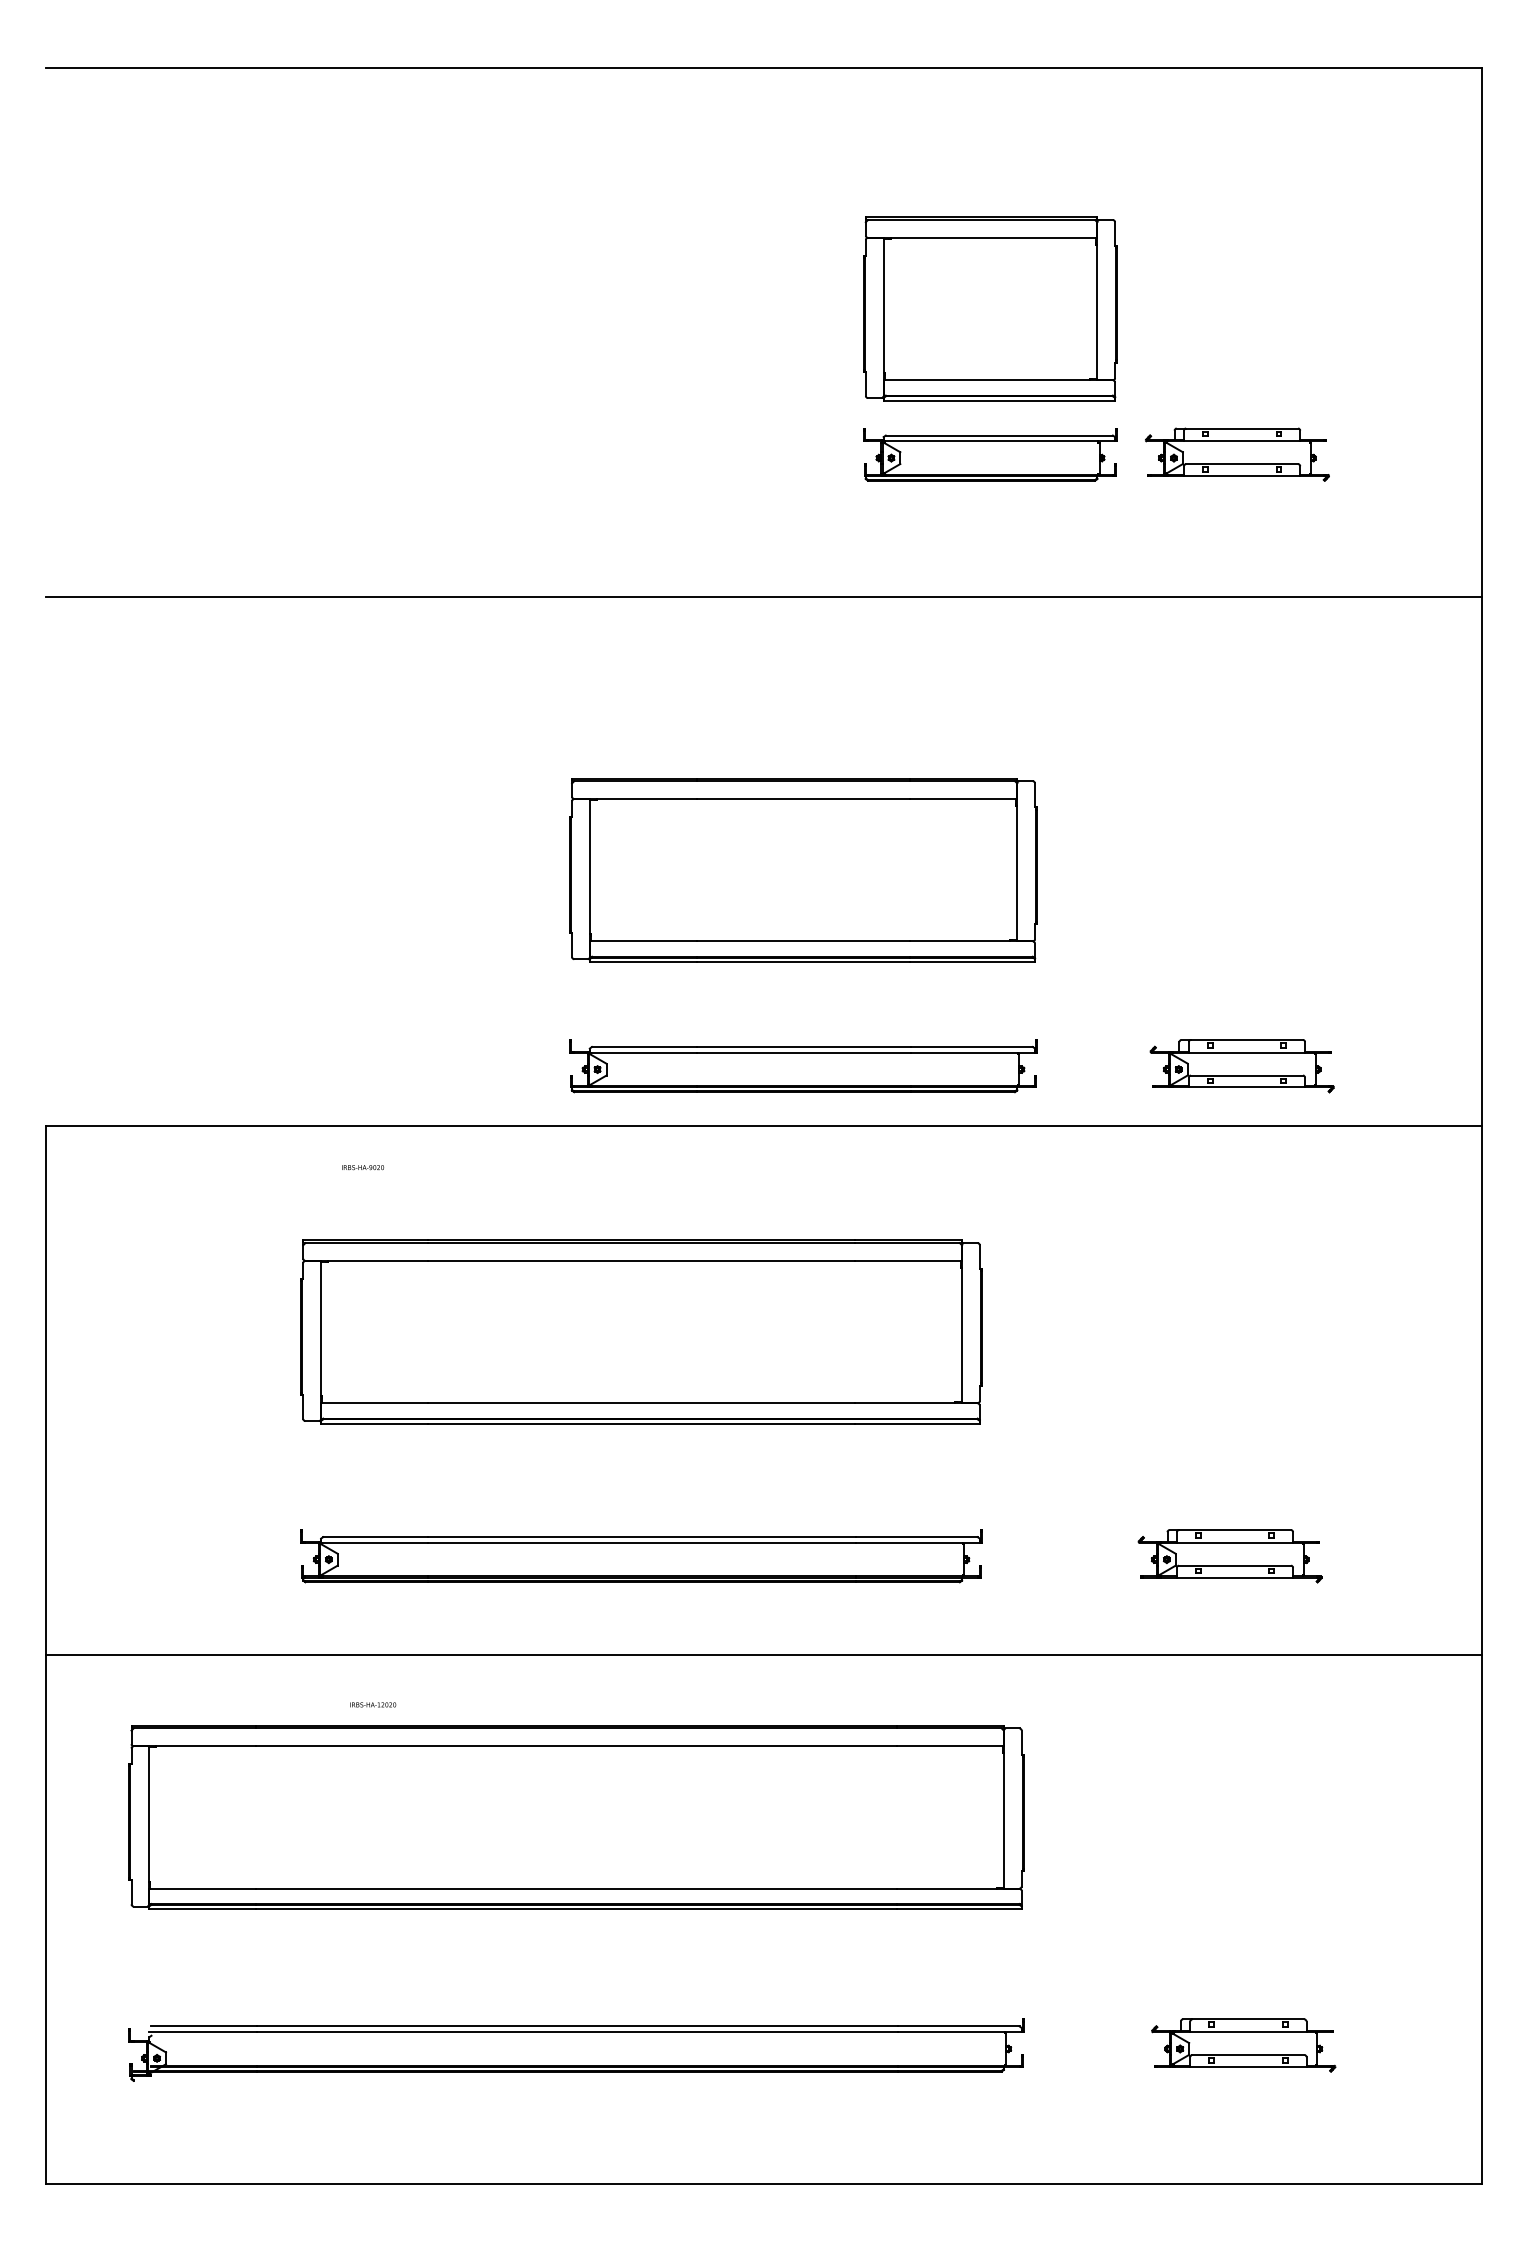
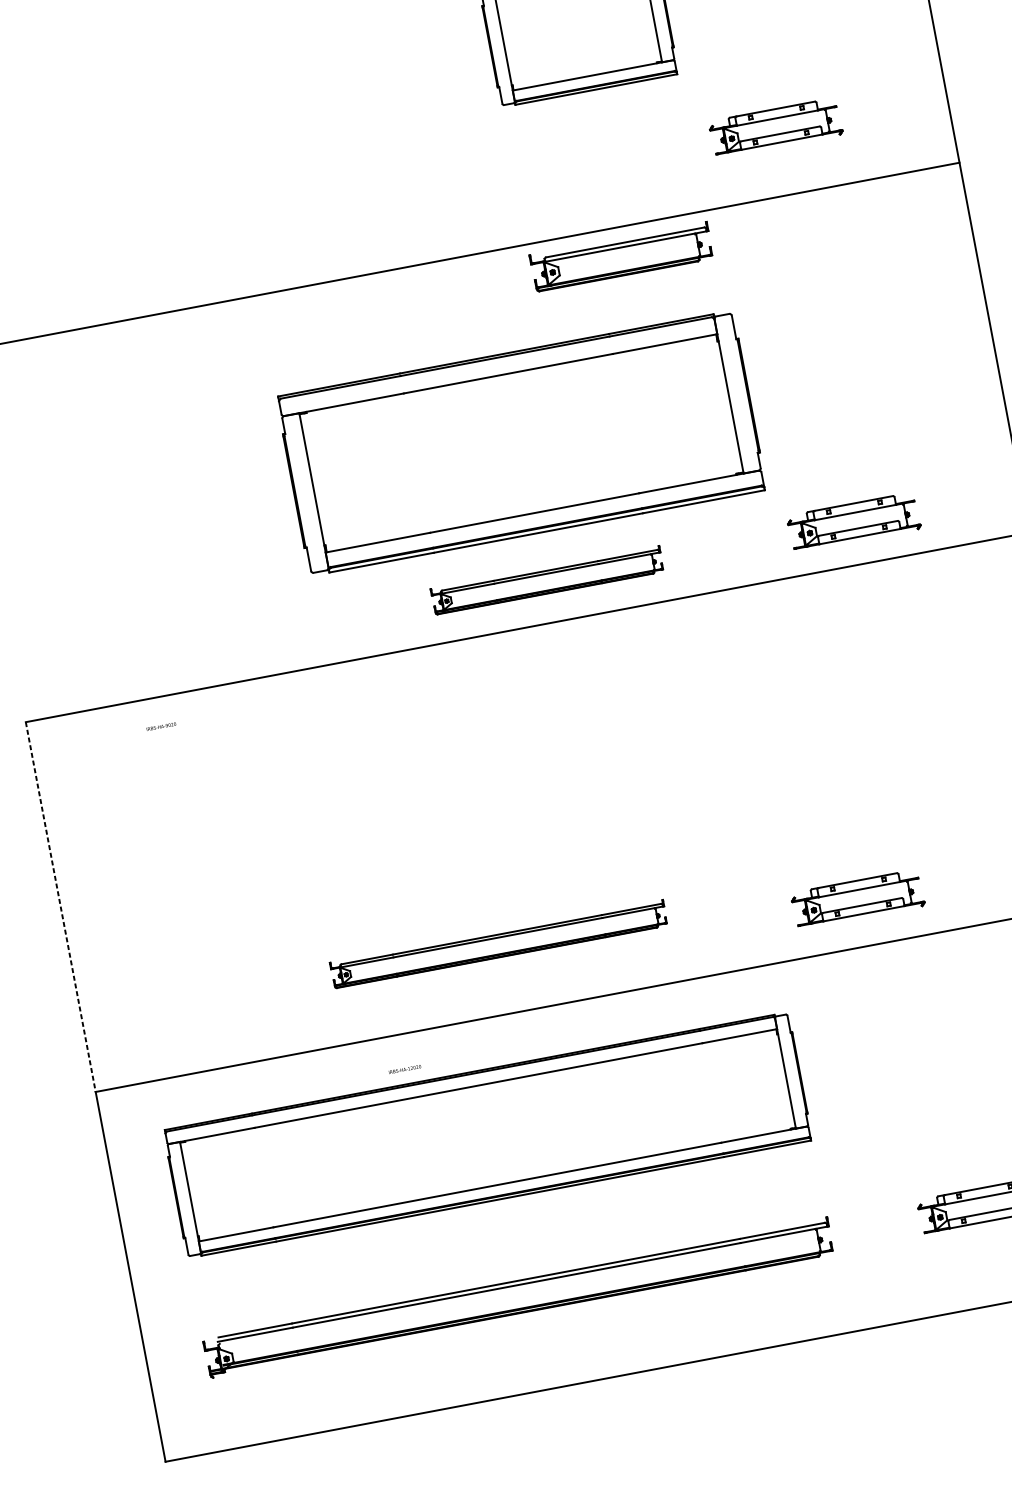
part: (990, 454) -> (621, 256), moved
part: (1237, 454) -> (775, 127), moved
part: (803, 870) -> (521, 443), size x1.4
part: (803, 1066) -> (547, 580), size x0.7
text: (362, 1167) -> (161, 726), moved
part: (641, 1331) -> (469, 787), removed
line: (45, 1390) -> (60, 907), solid -> dashed
part: (641, 1556) -> (498, 944), size x0.7
part: (1229, 1556) -> (857, 899), moved
text: (373, 1704) -> (405, 1069), moved

